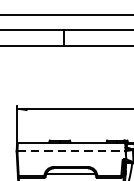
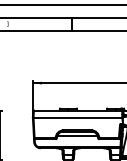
line: (72, 151) -> (78, 117), dashed -> solid

